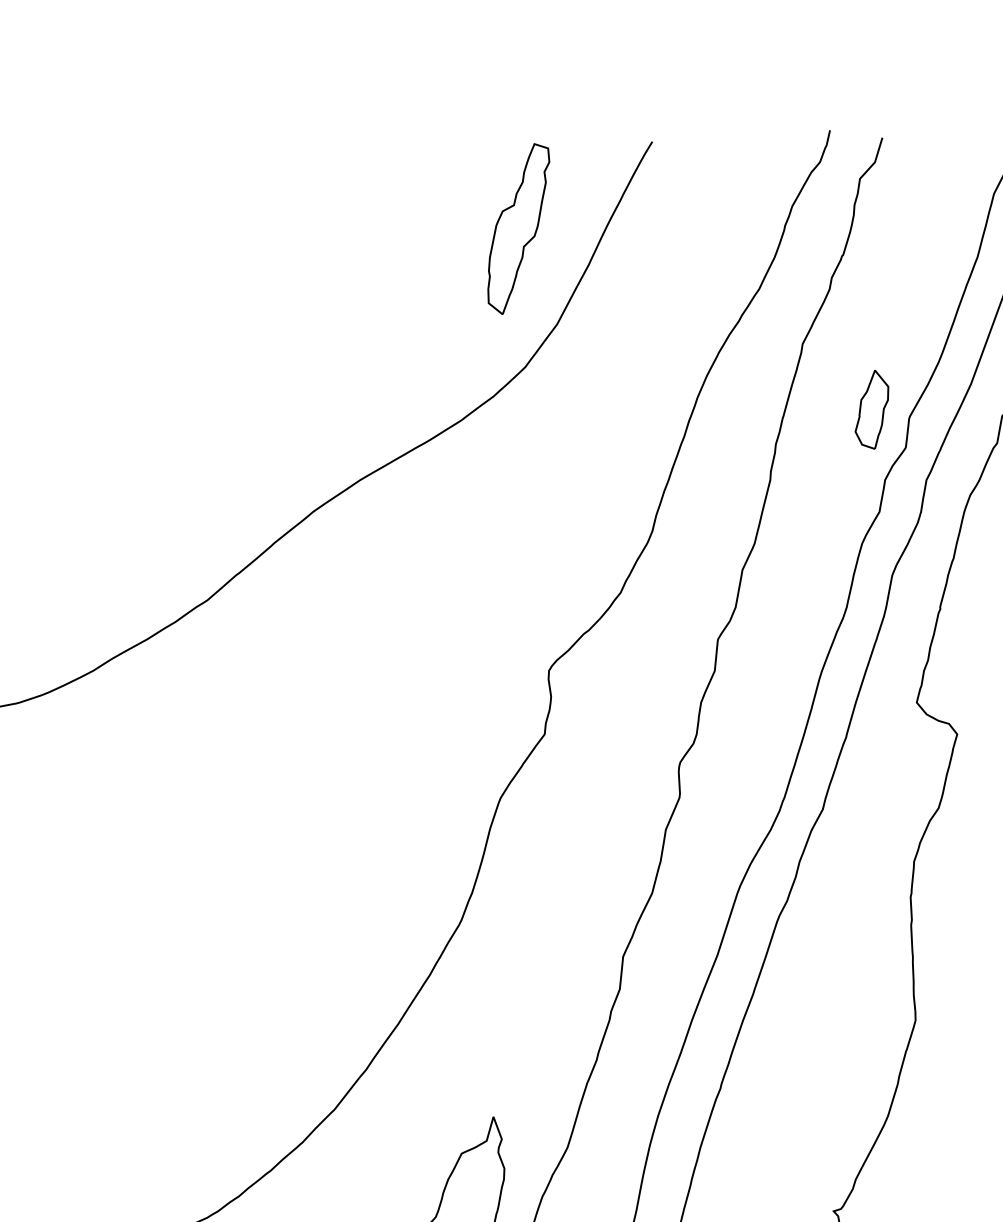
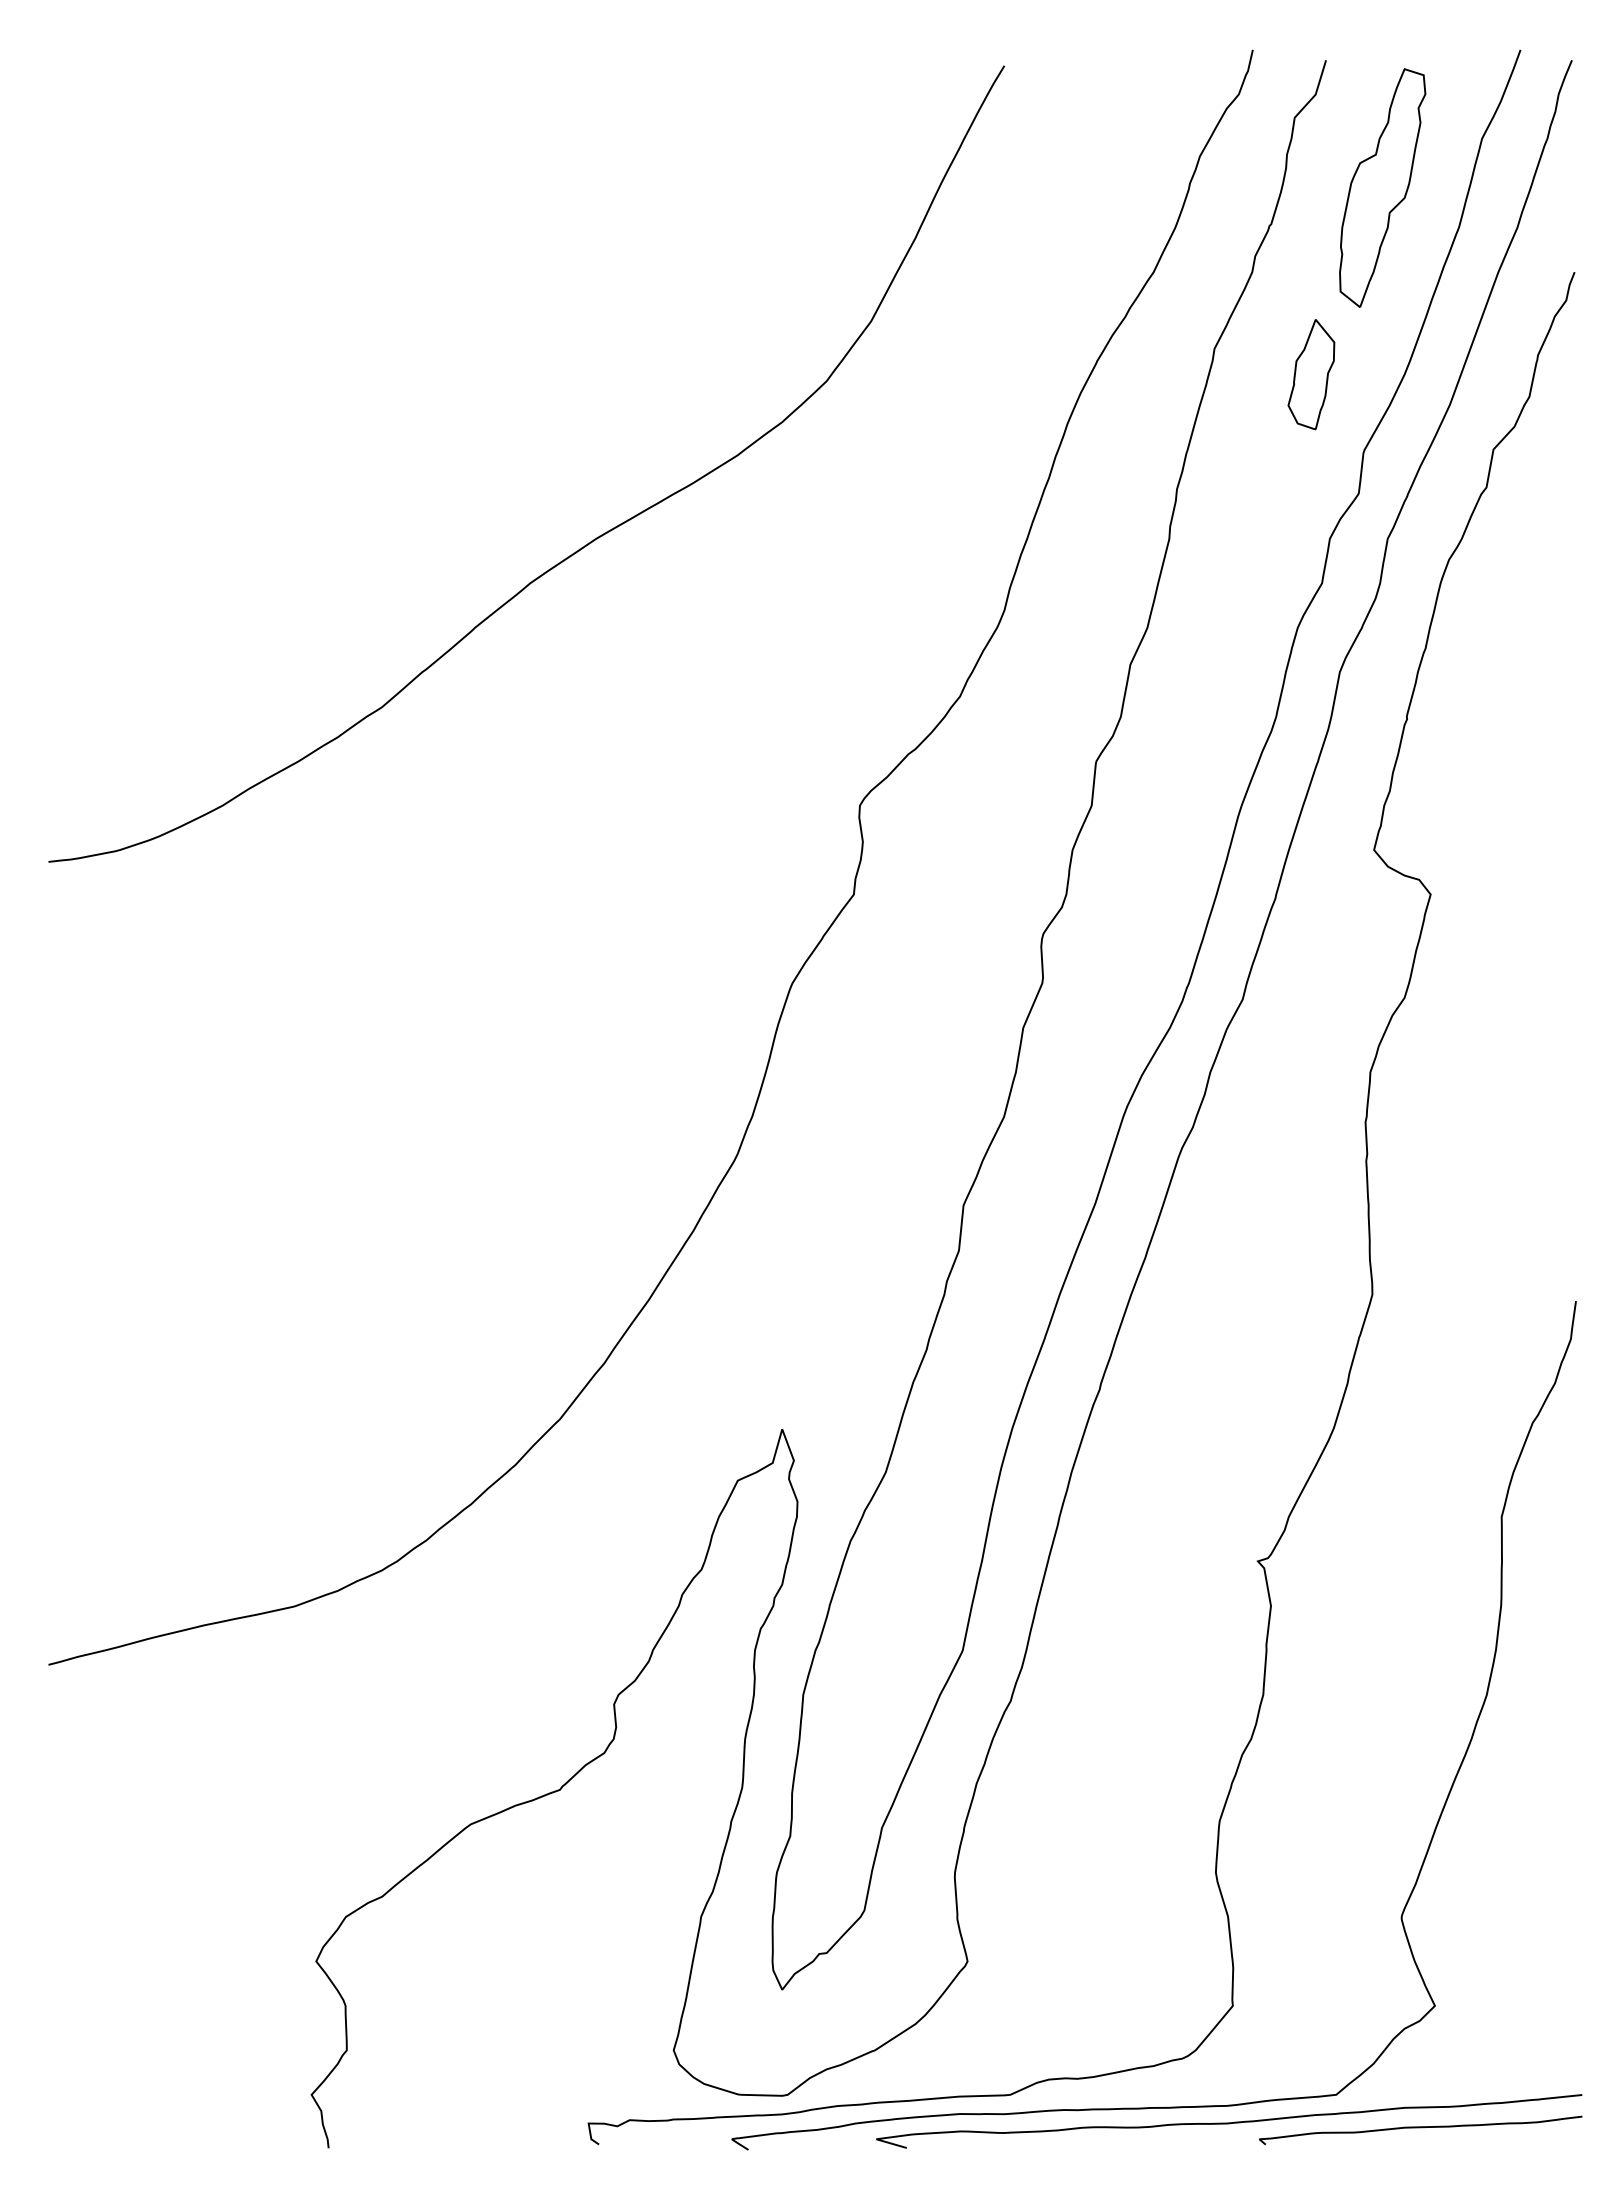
part: (518, 228) -> (1382, 187), moved
part: (872, 409) -> (1311, 374), moved

